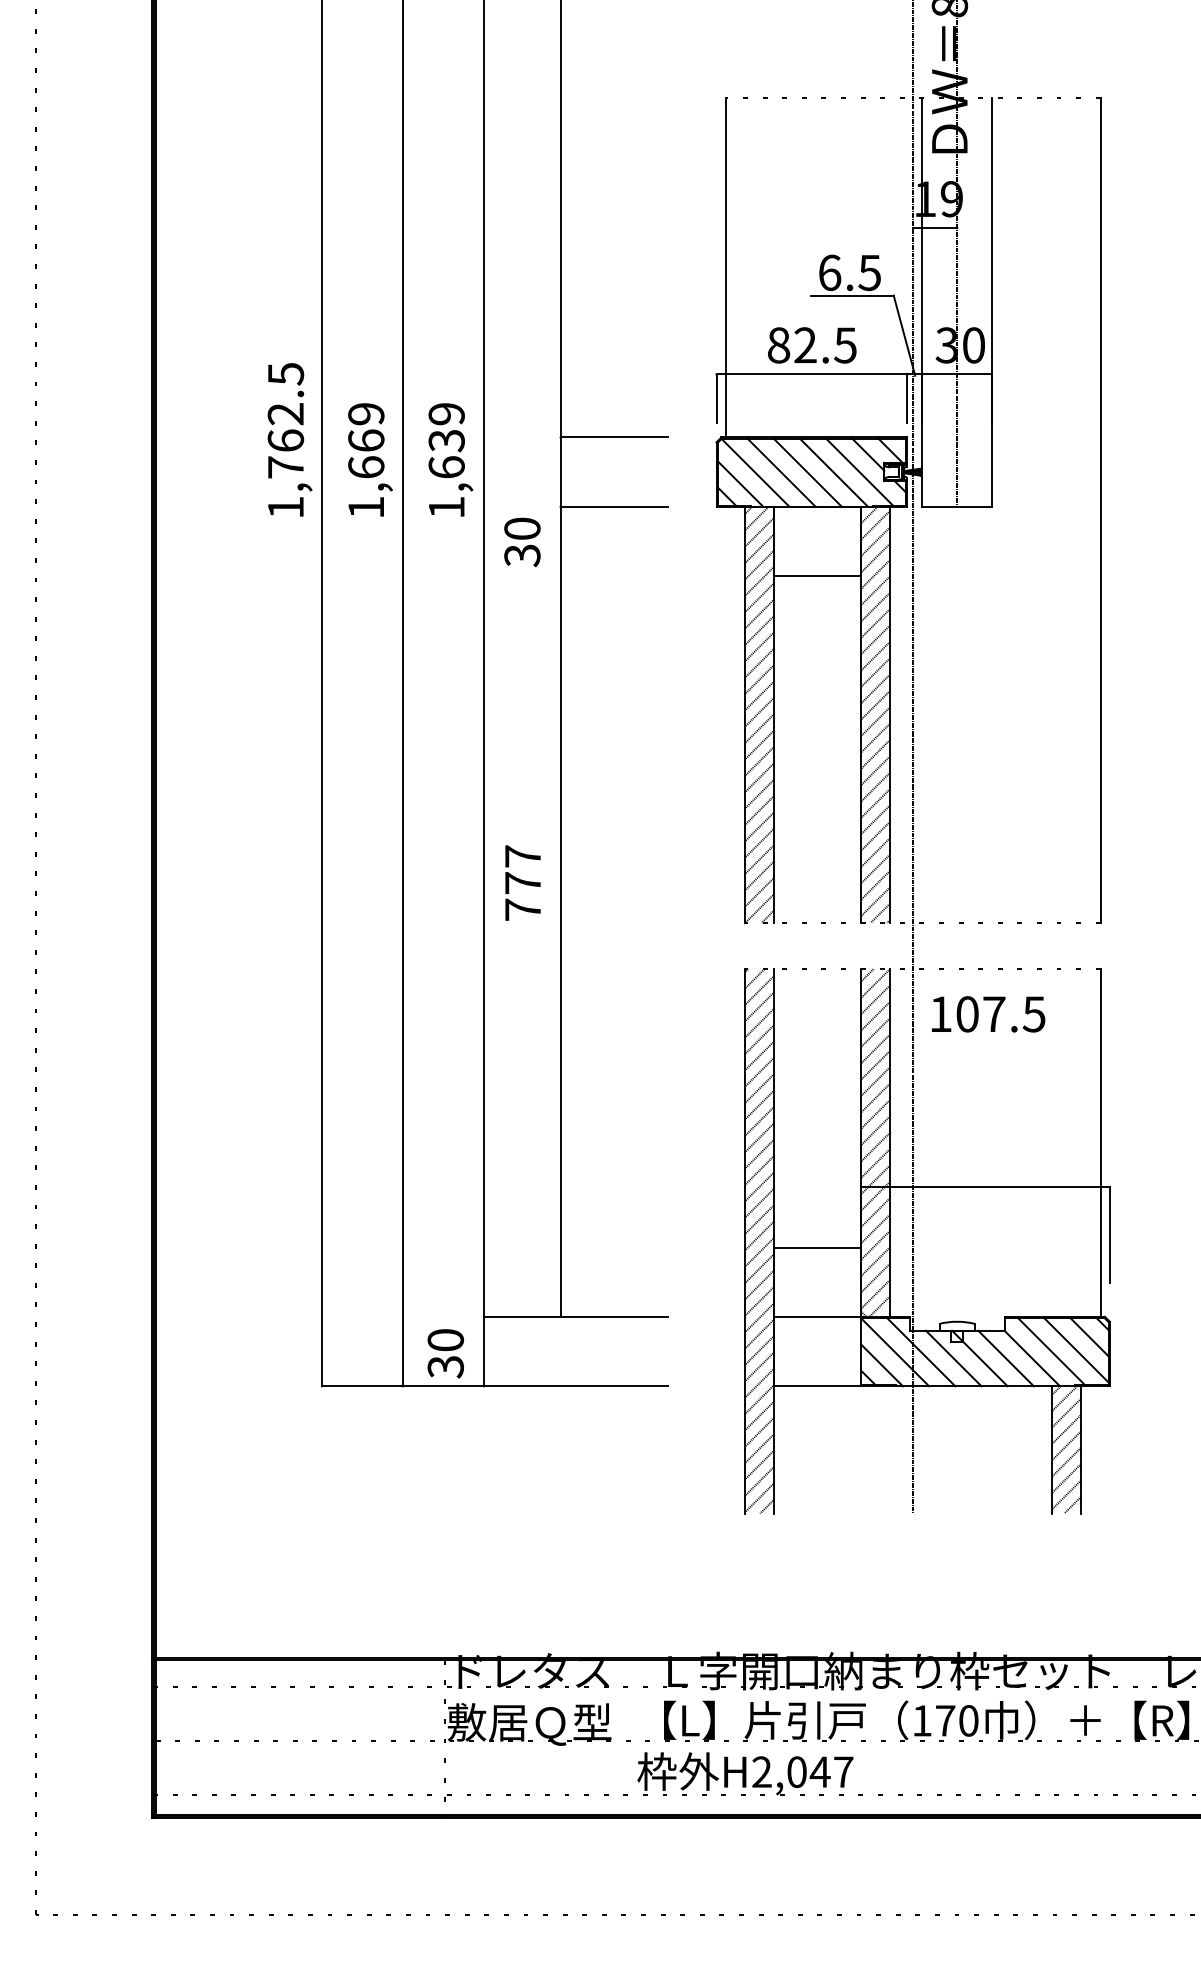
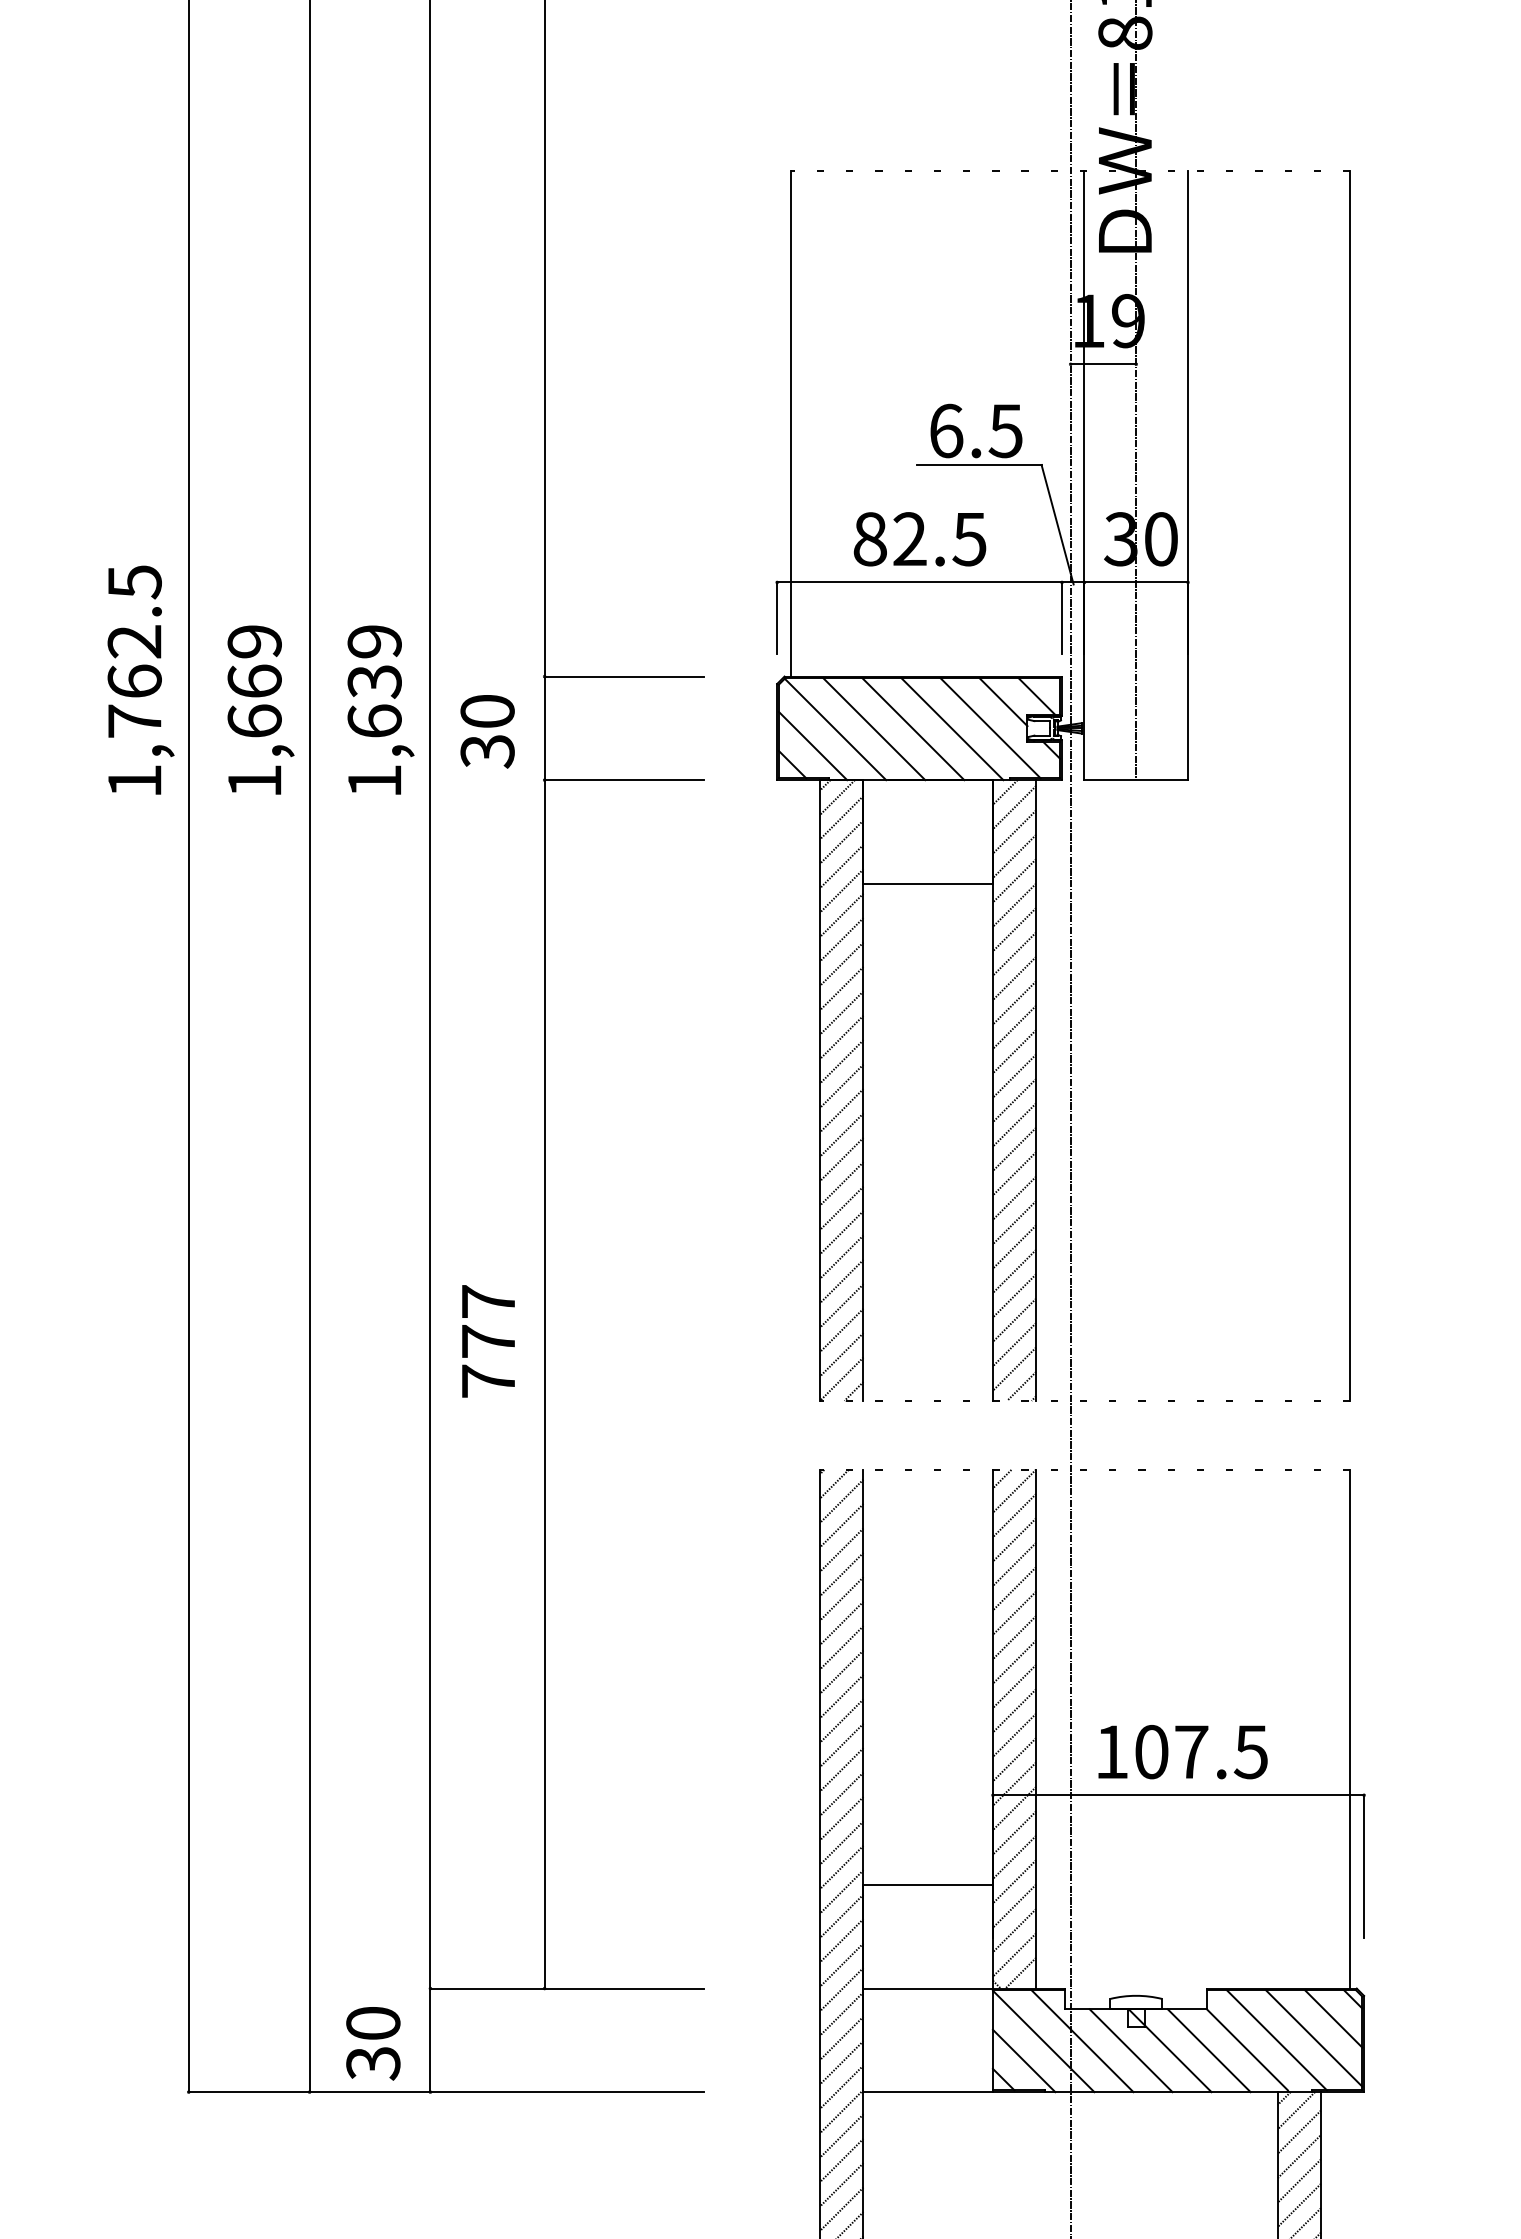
text: (522, 542) -> (487, 731), moved
text: (988, 1014) -> (1182, 1752), moved

